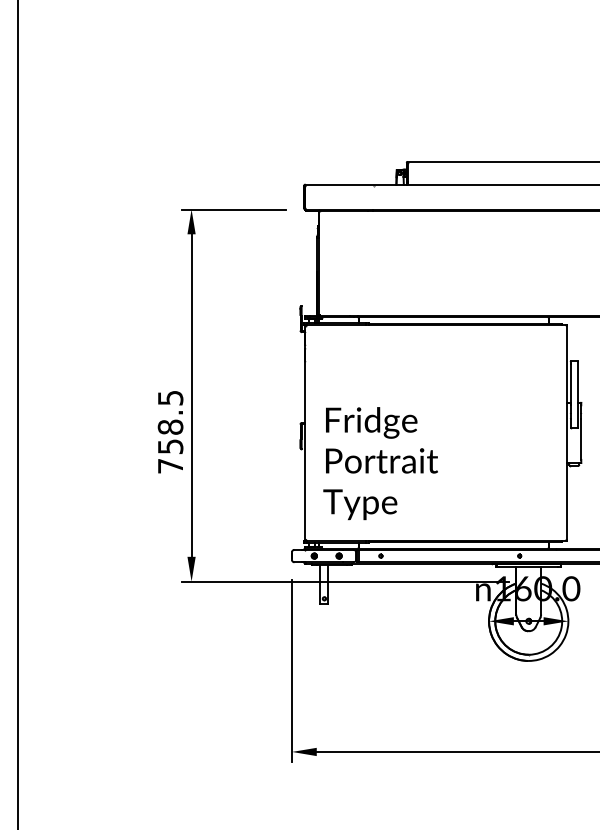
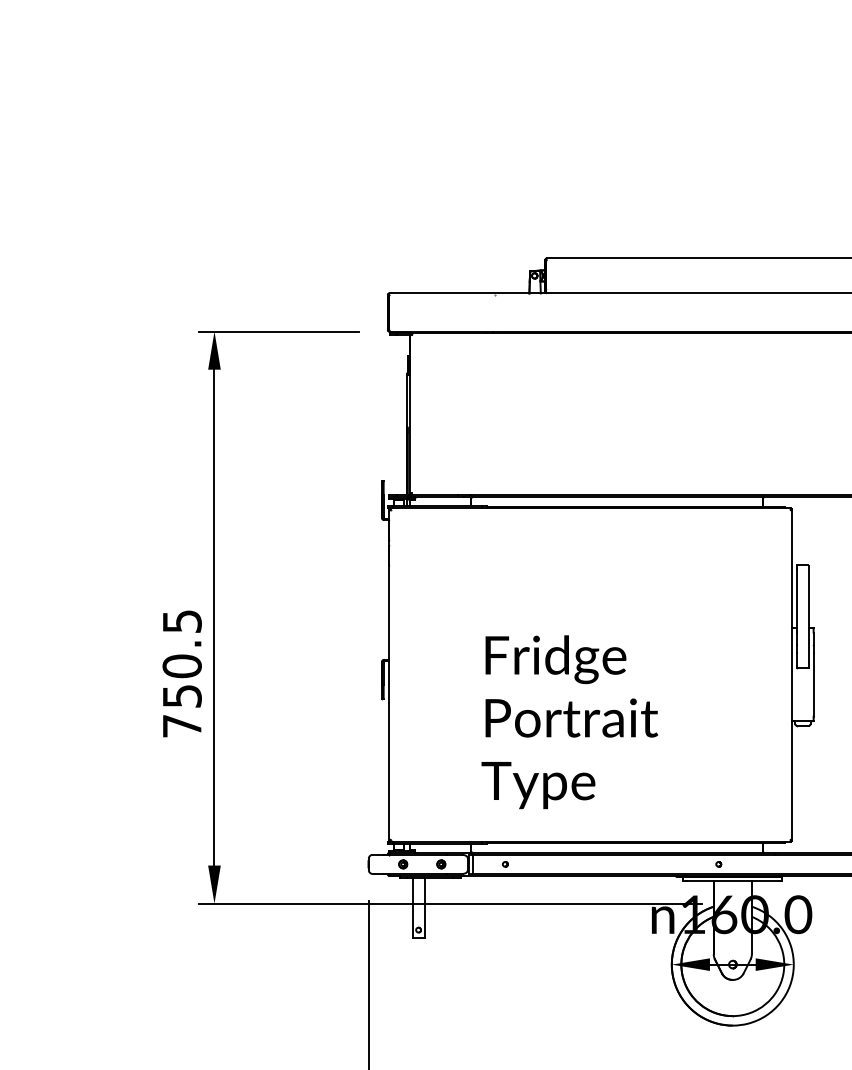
text: (170, 426) -> (182, 665), 758.5 -> 750.5
text: (380, 463) -> (569, 722), moved

